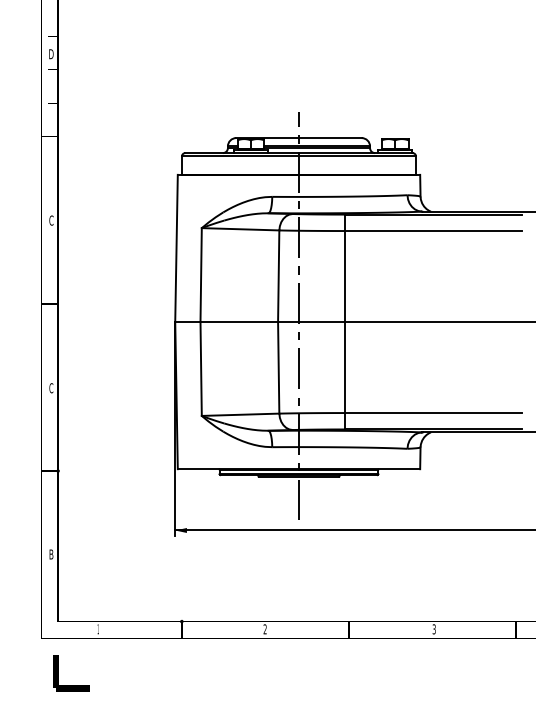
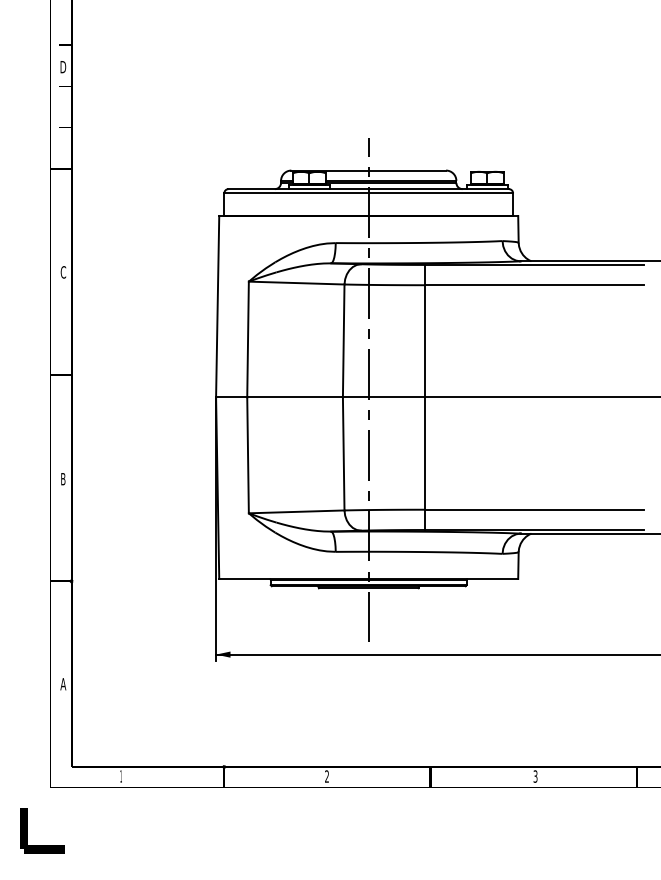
text: (50, 387) -> (62, 478), C -> B
text: (51, 554) -> (63, 684), B -> A
part: (58, 673) -> (27, 830), moved

